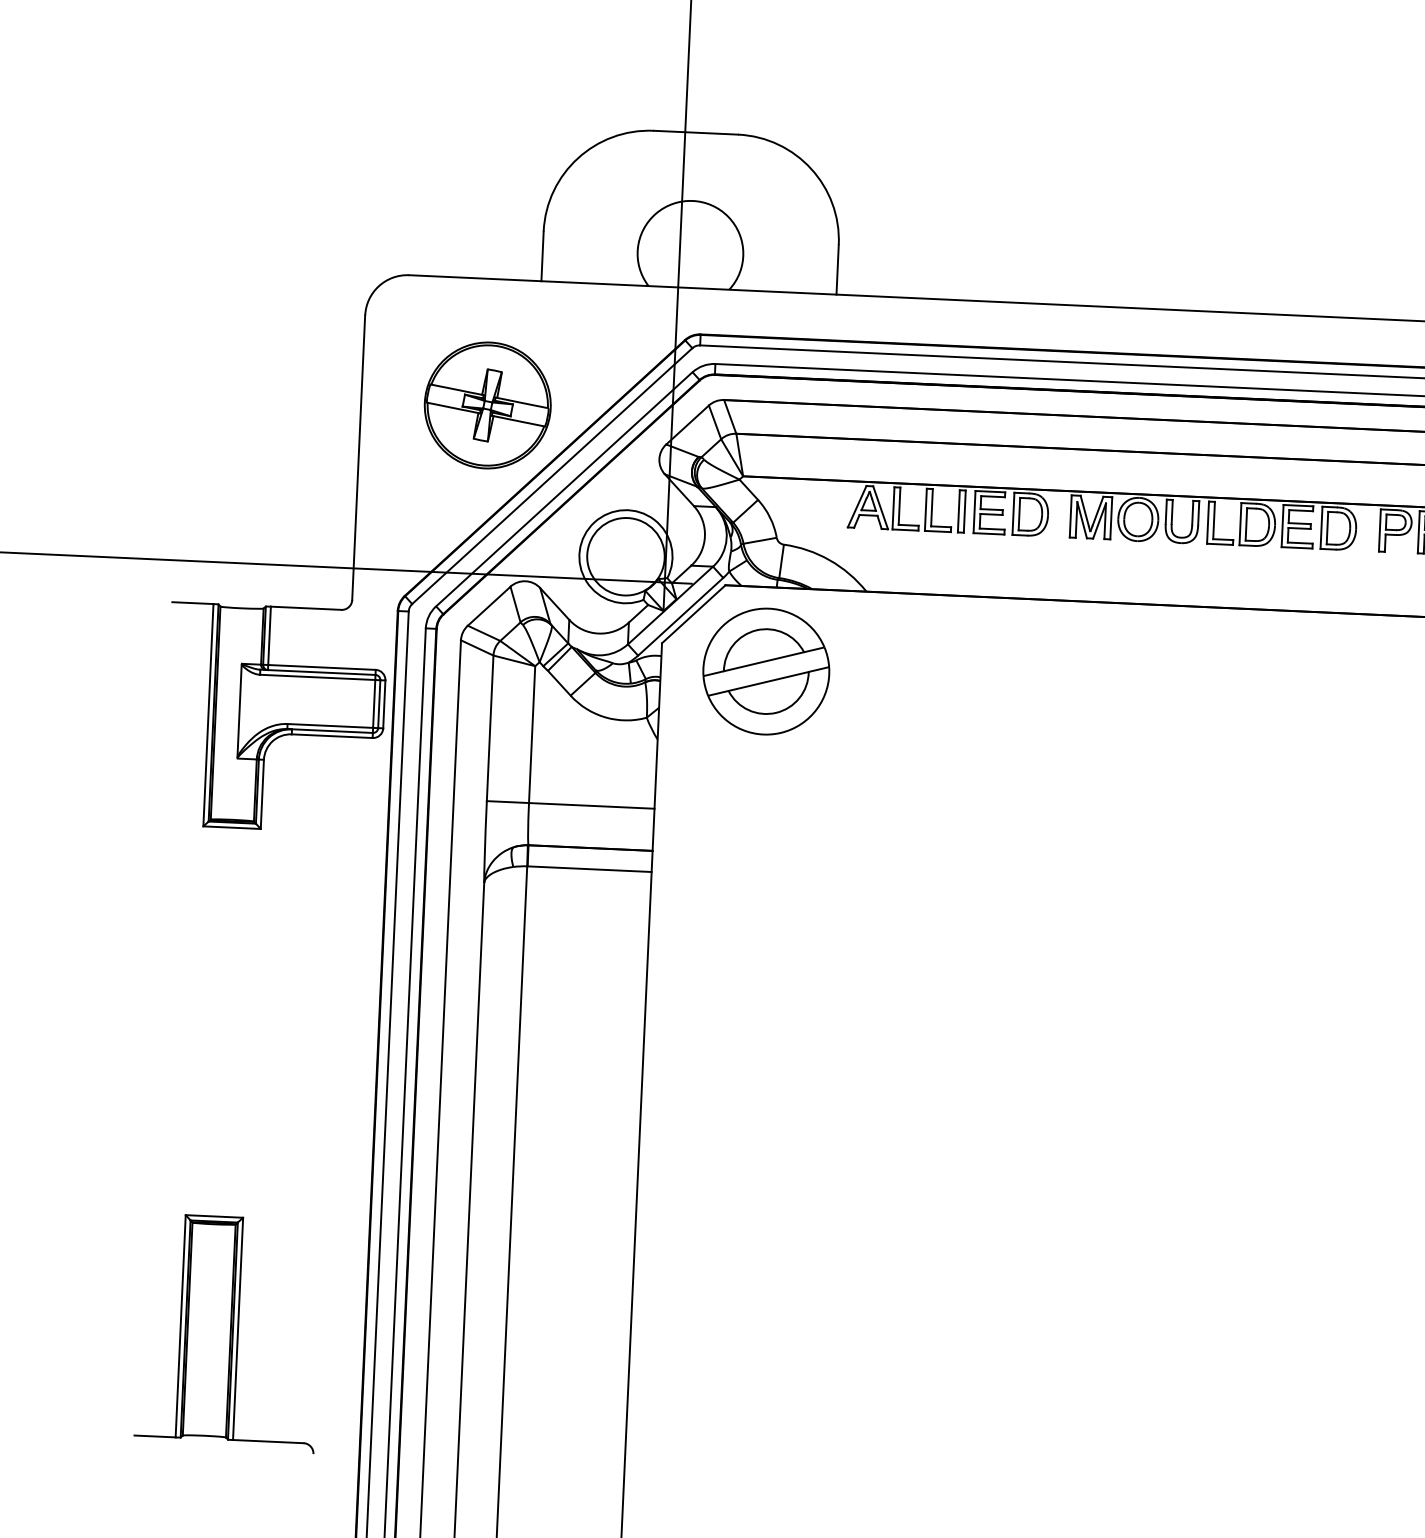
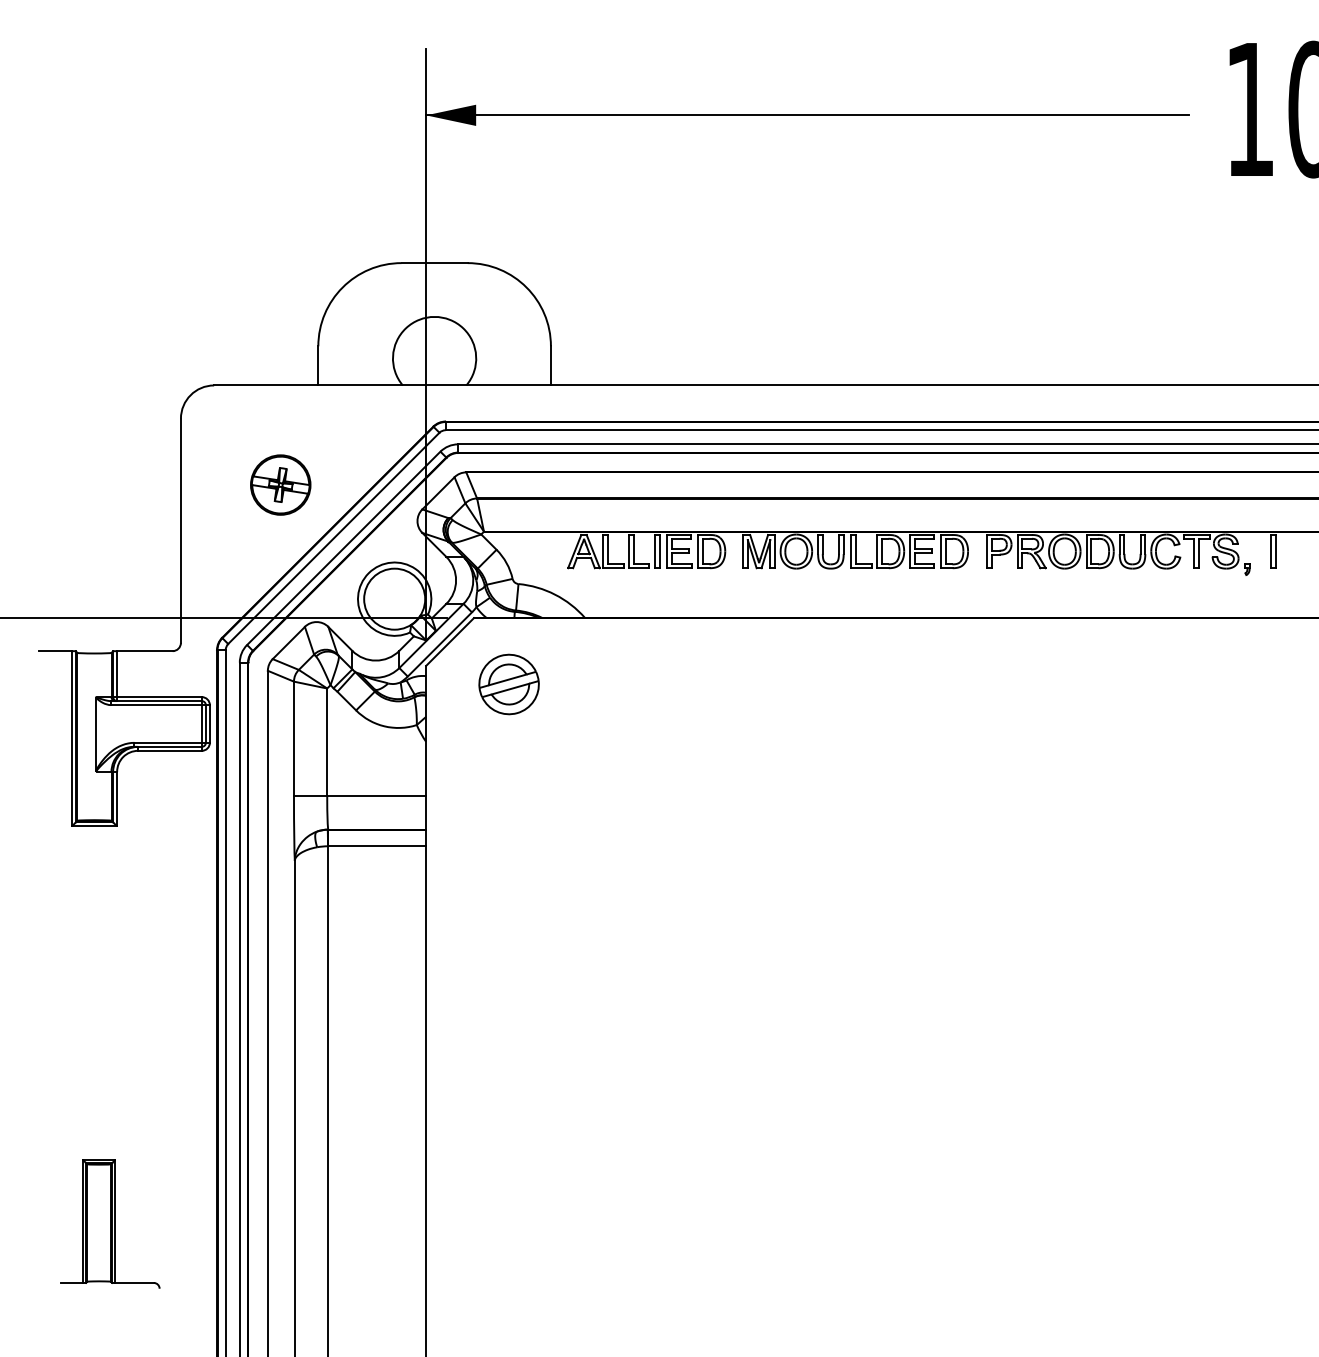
part: (487, 404) -> (280, 484), size x0.6
part: (765, 671) -> (508, 684), size x0.6
part: (228, 1333) -> (109, 1224), size x0.7

